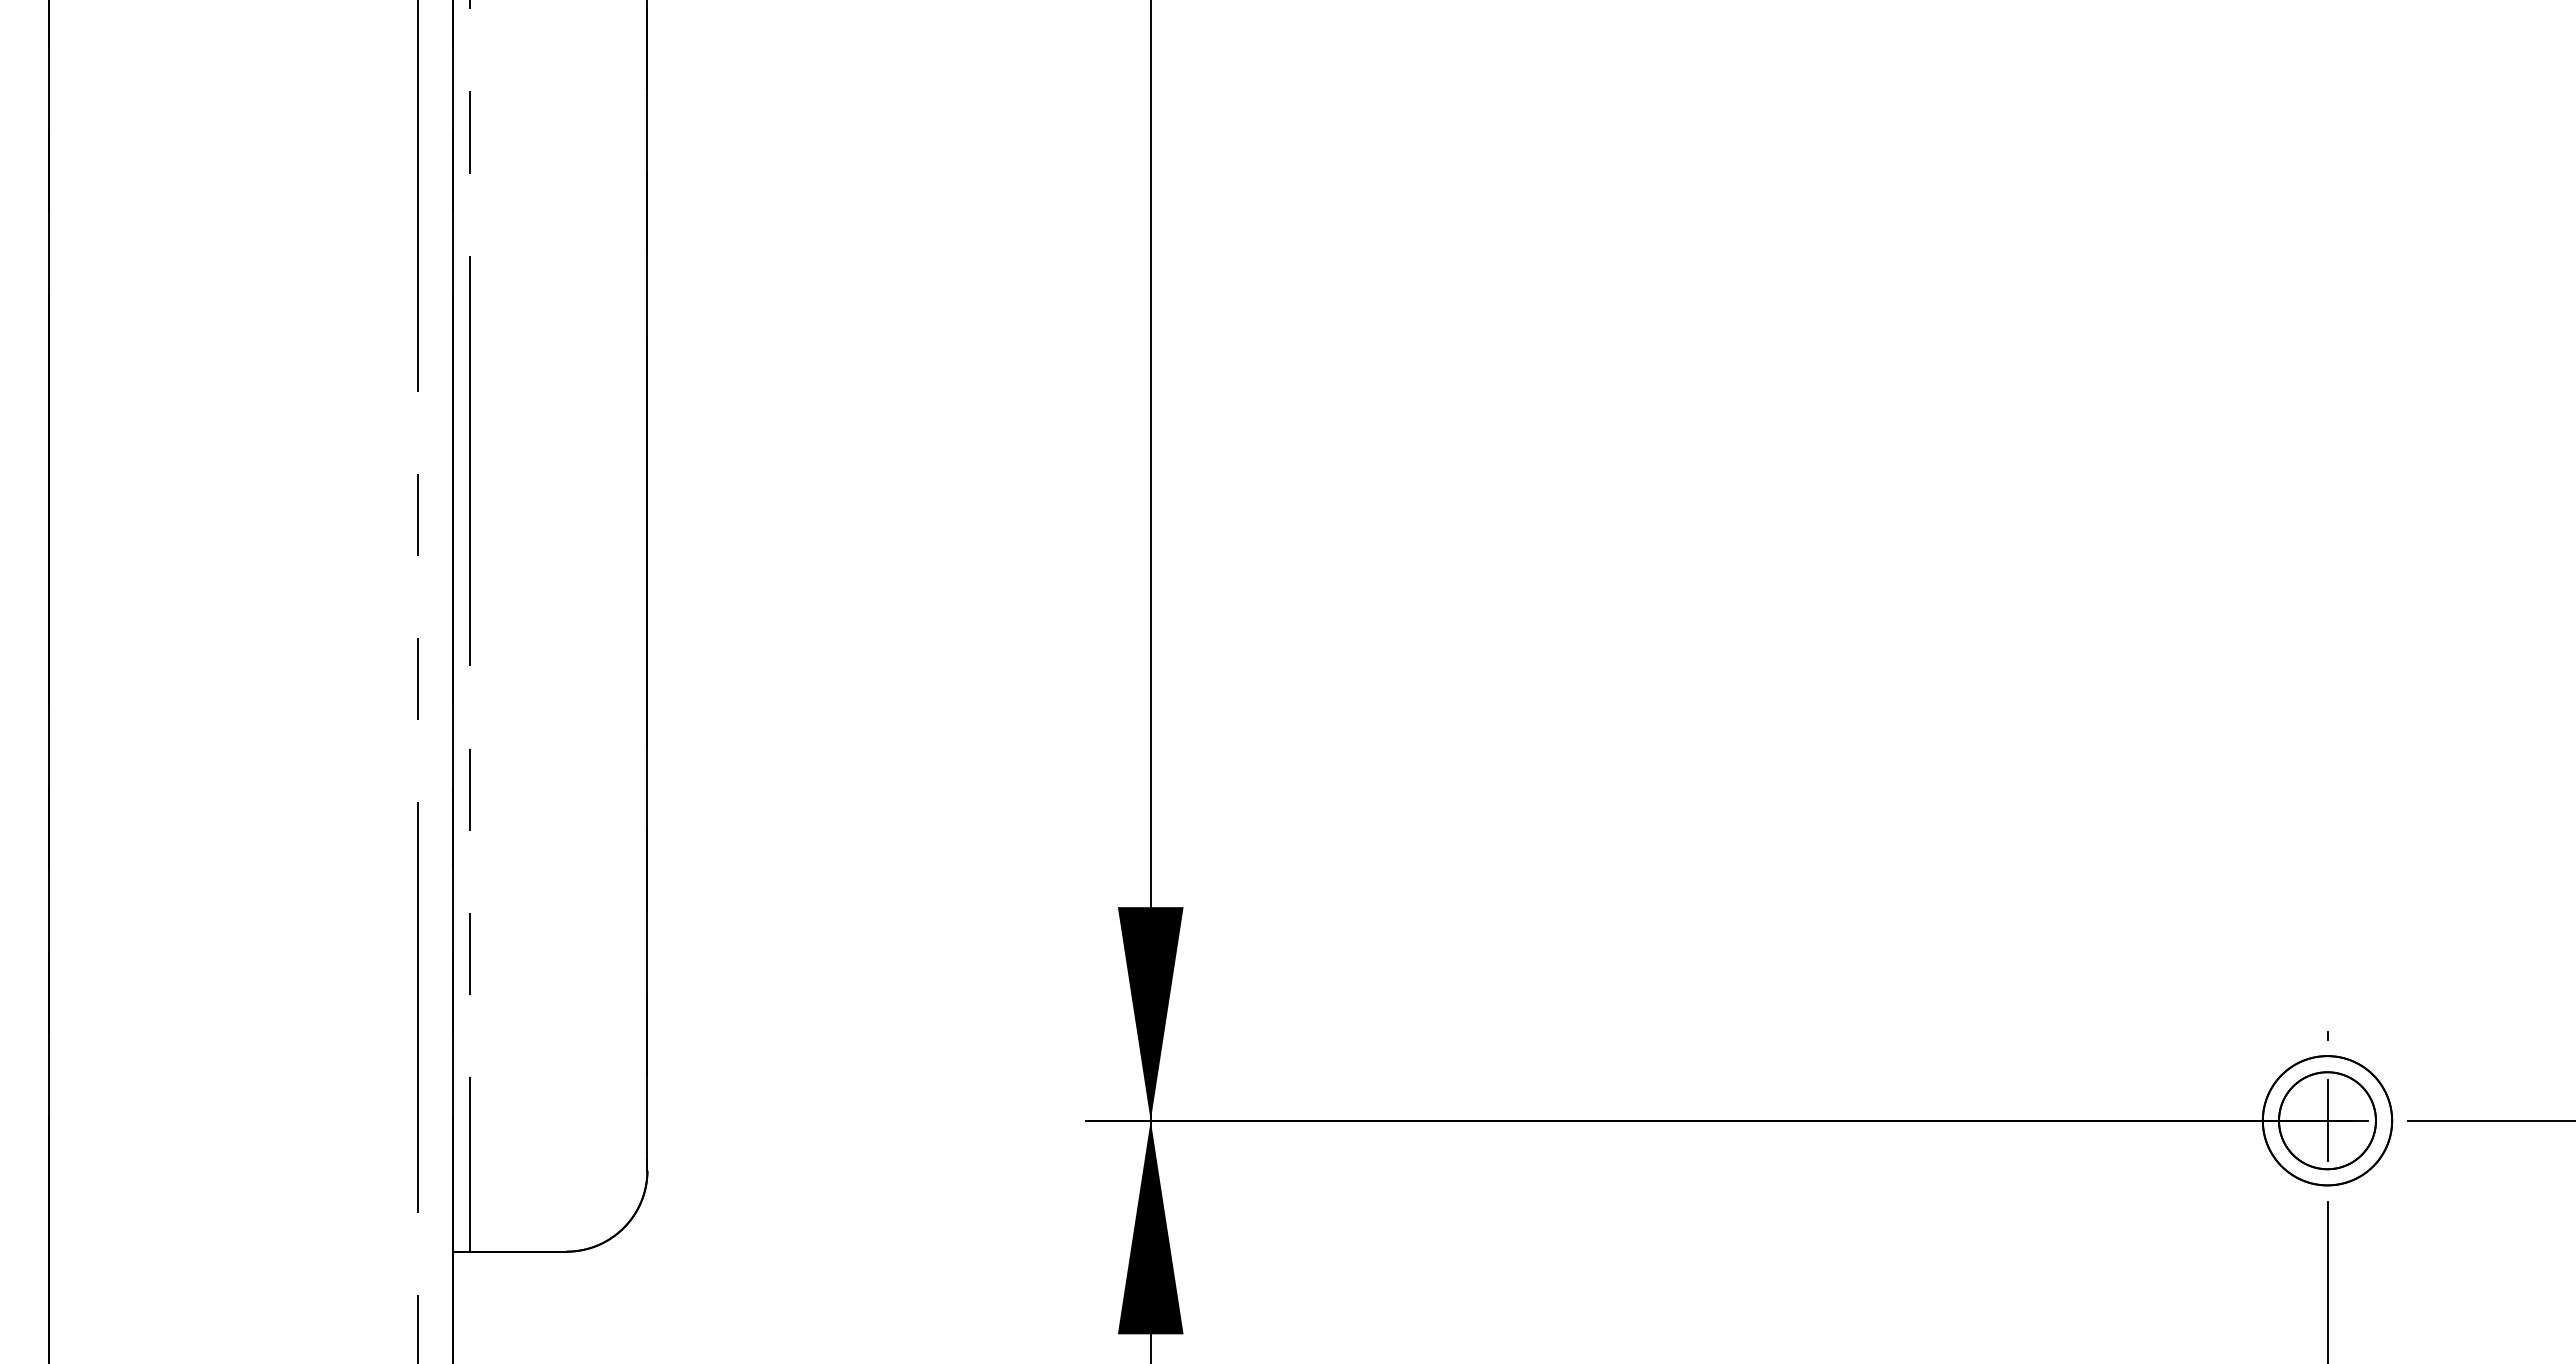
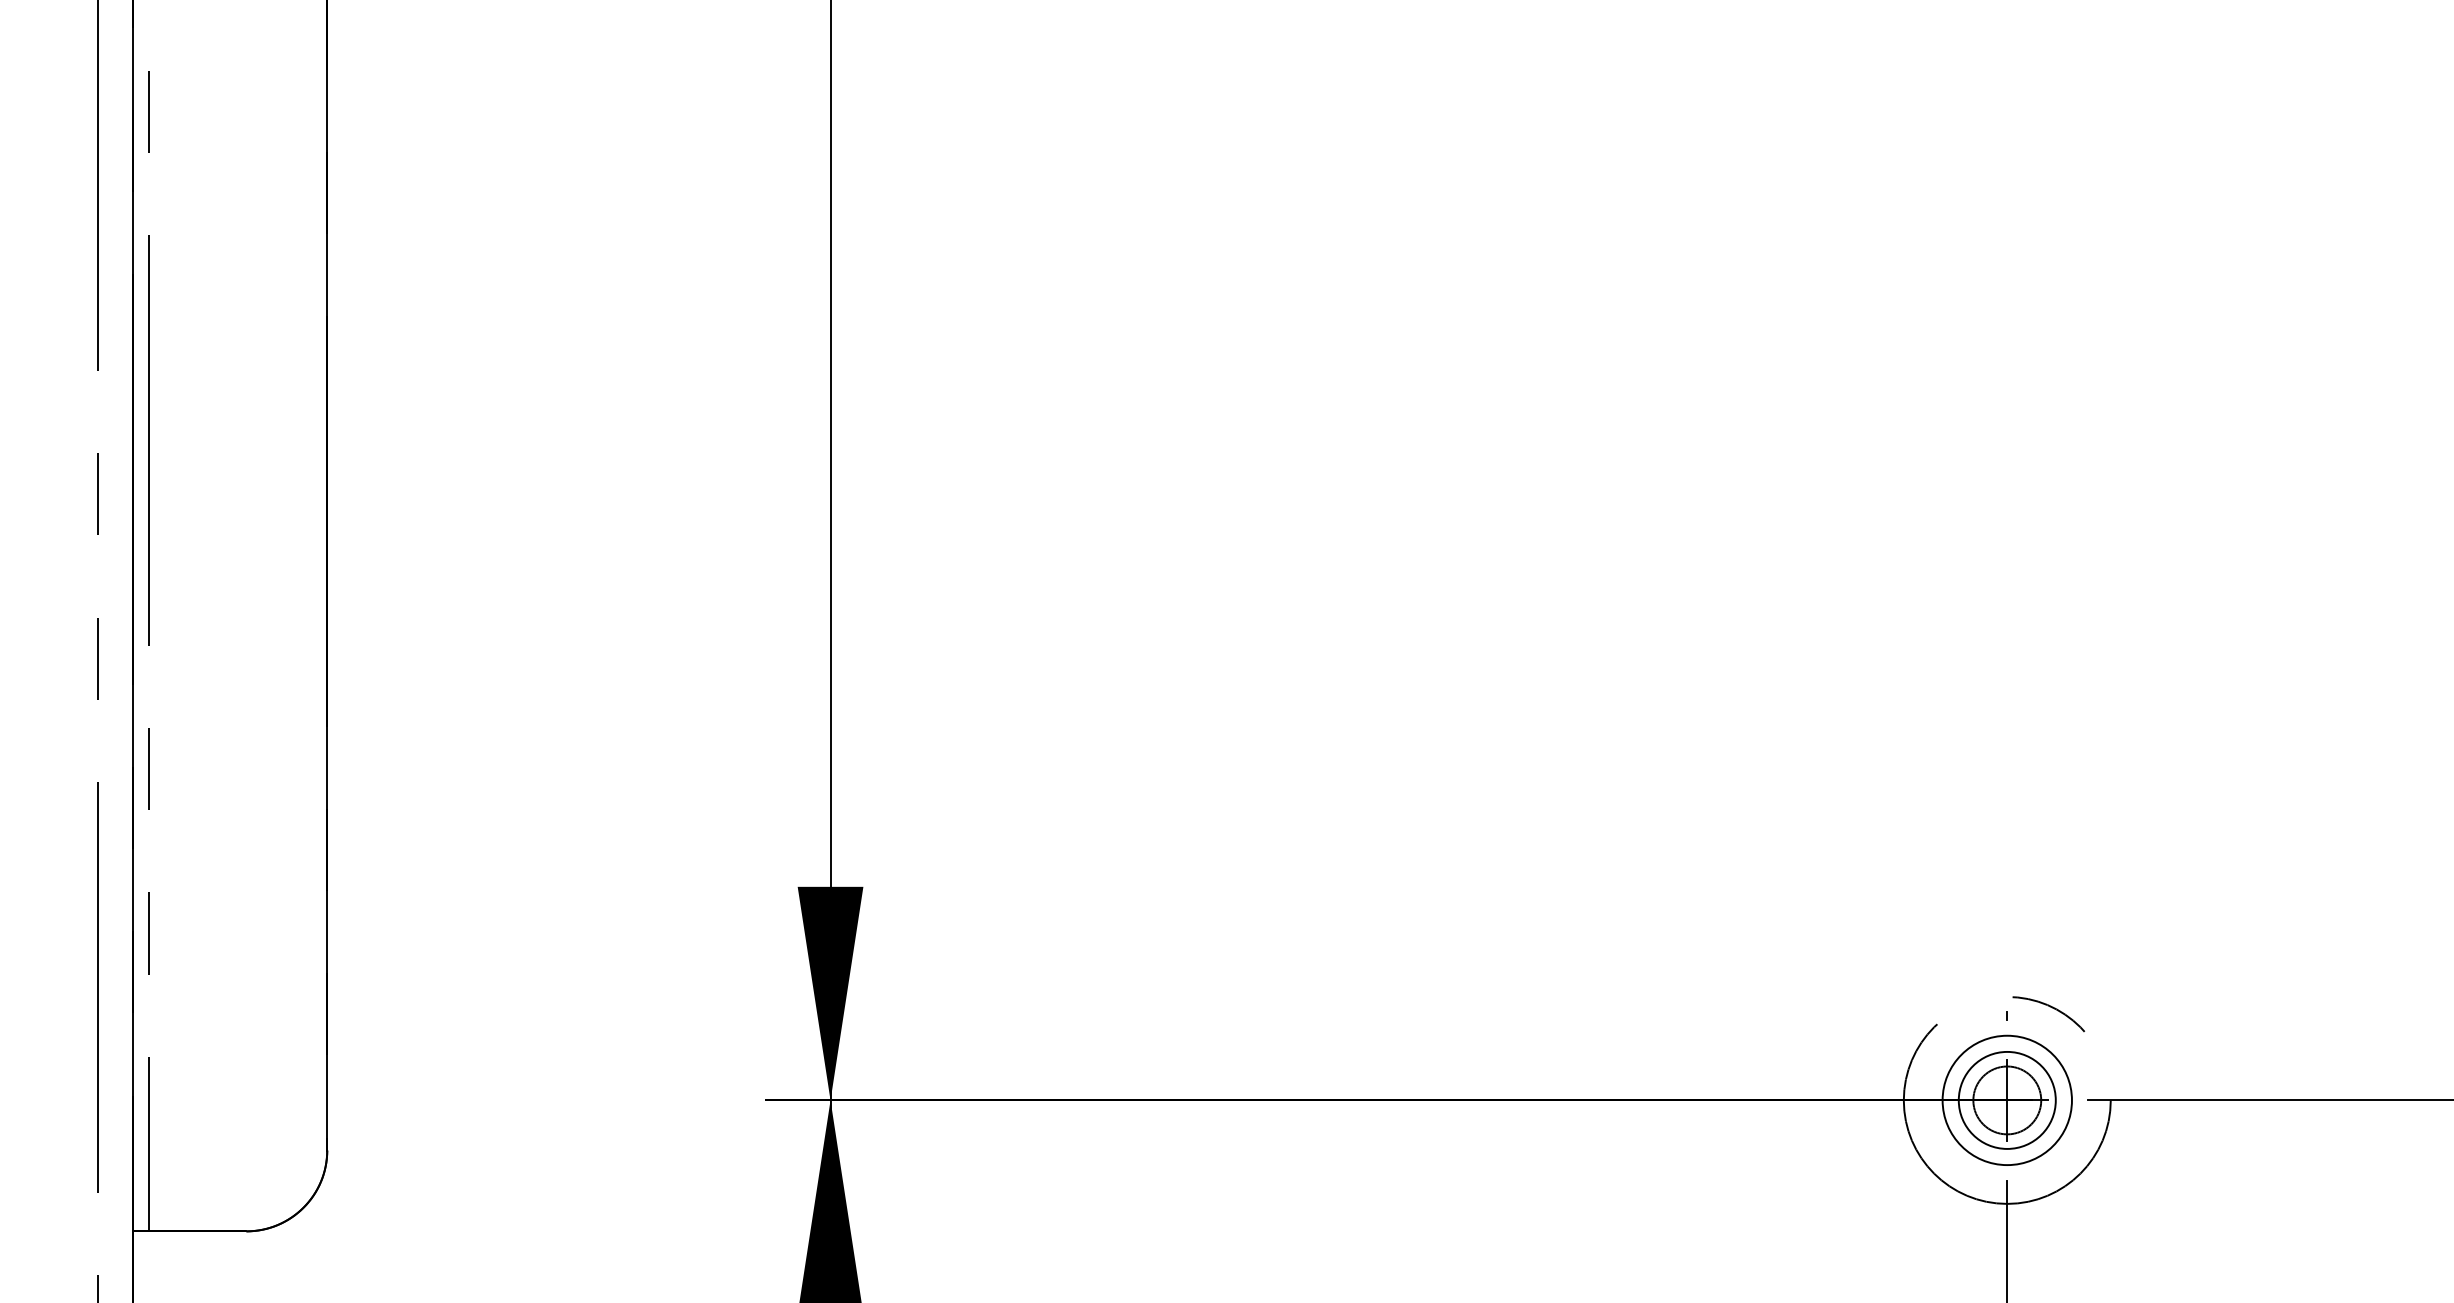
circle: (2326, 1120) -> (2006, 1100), size x0.7
circle: (2327, 1120) -> (2007, 1100), size x1.6

